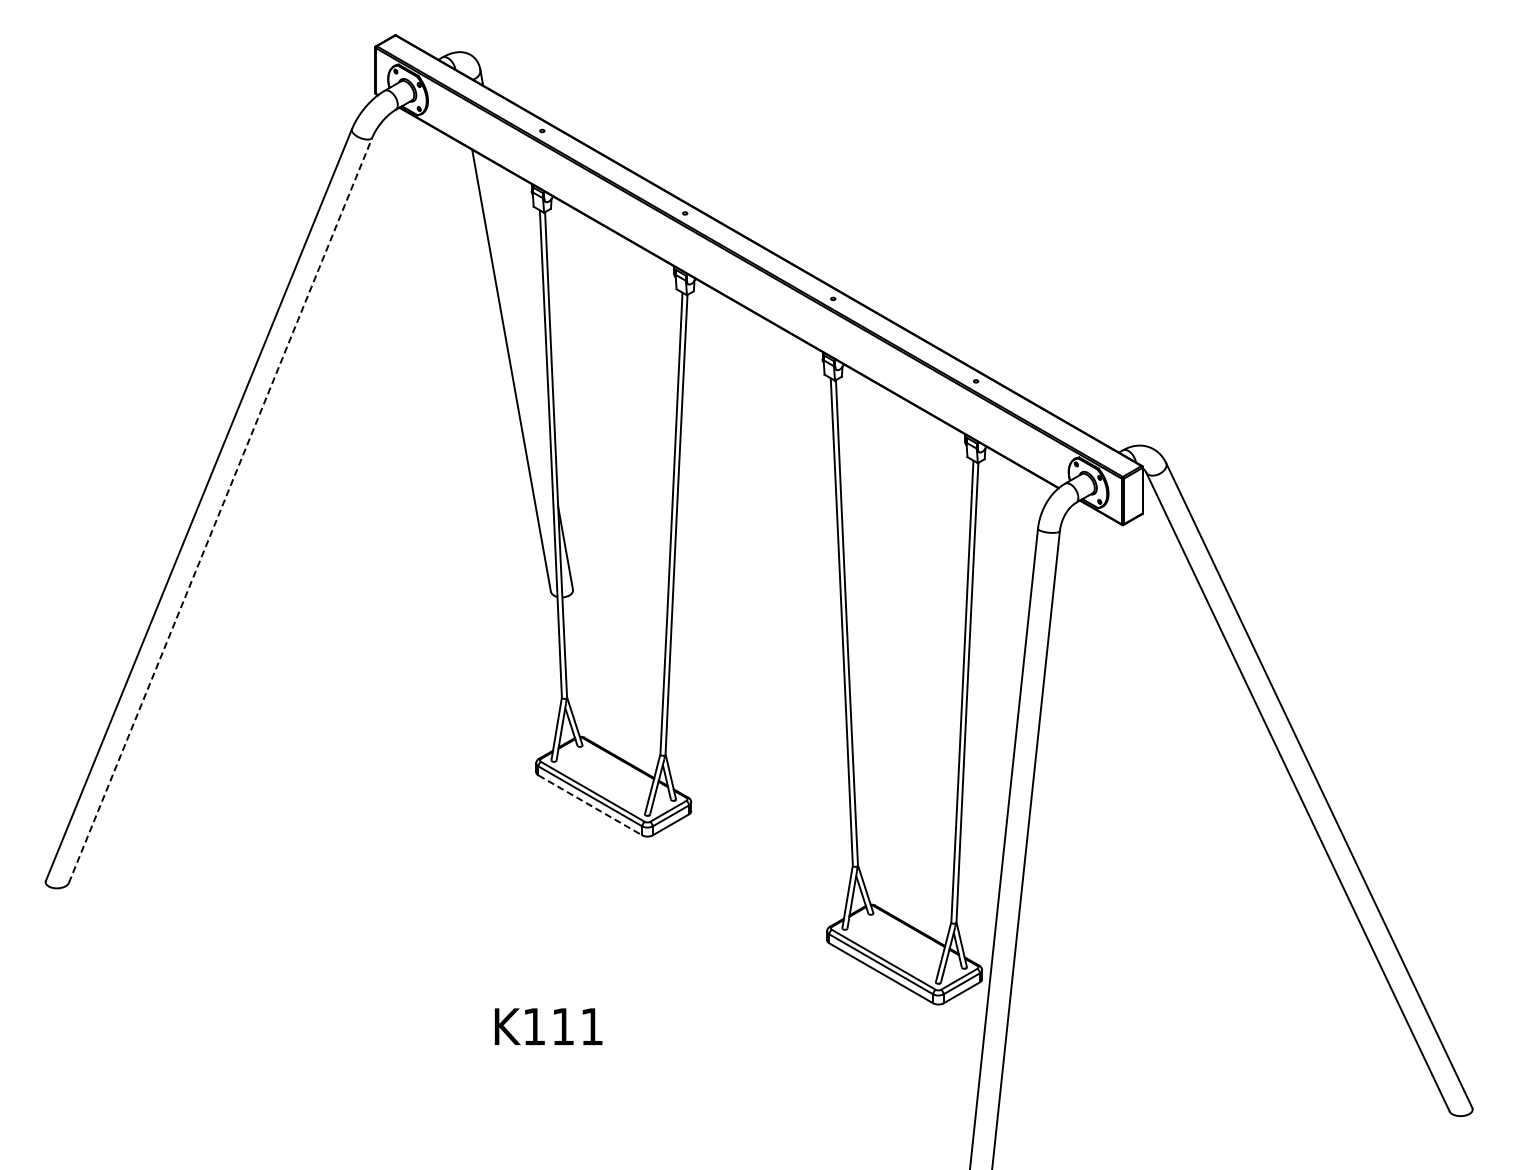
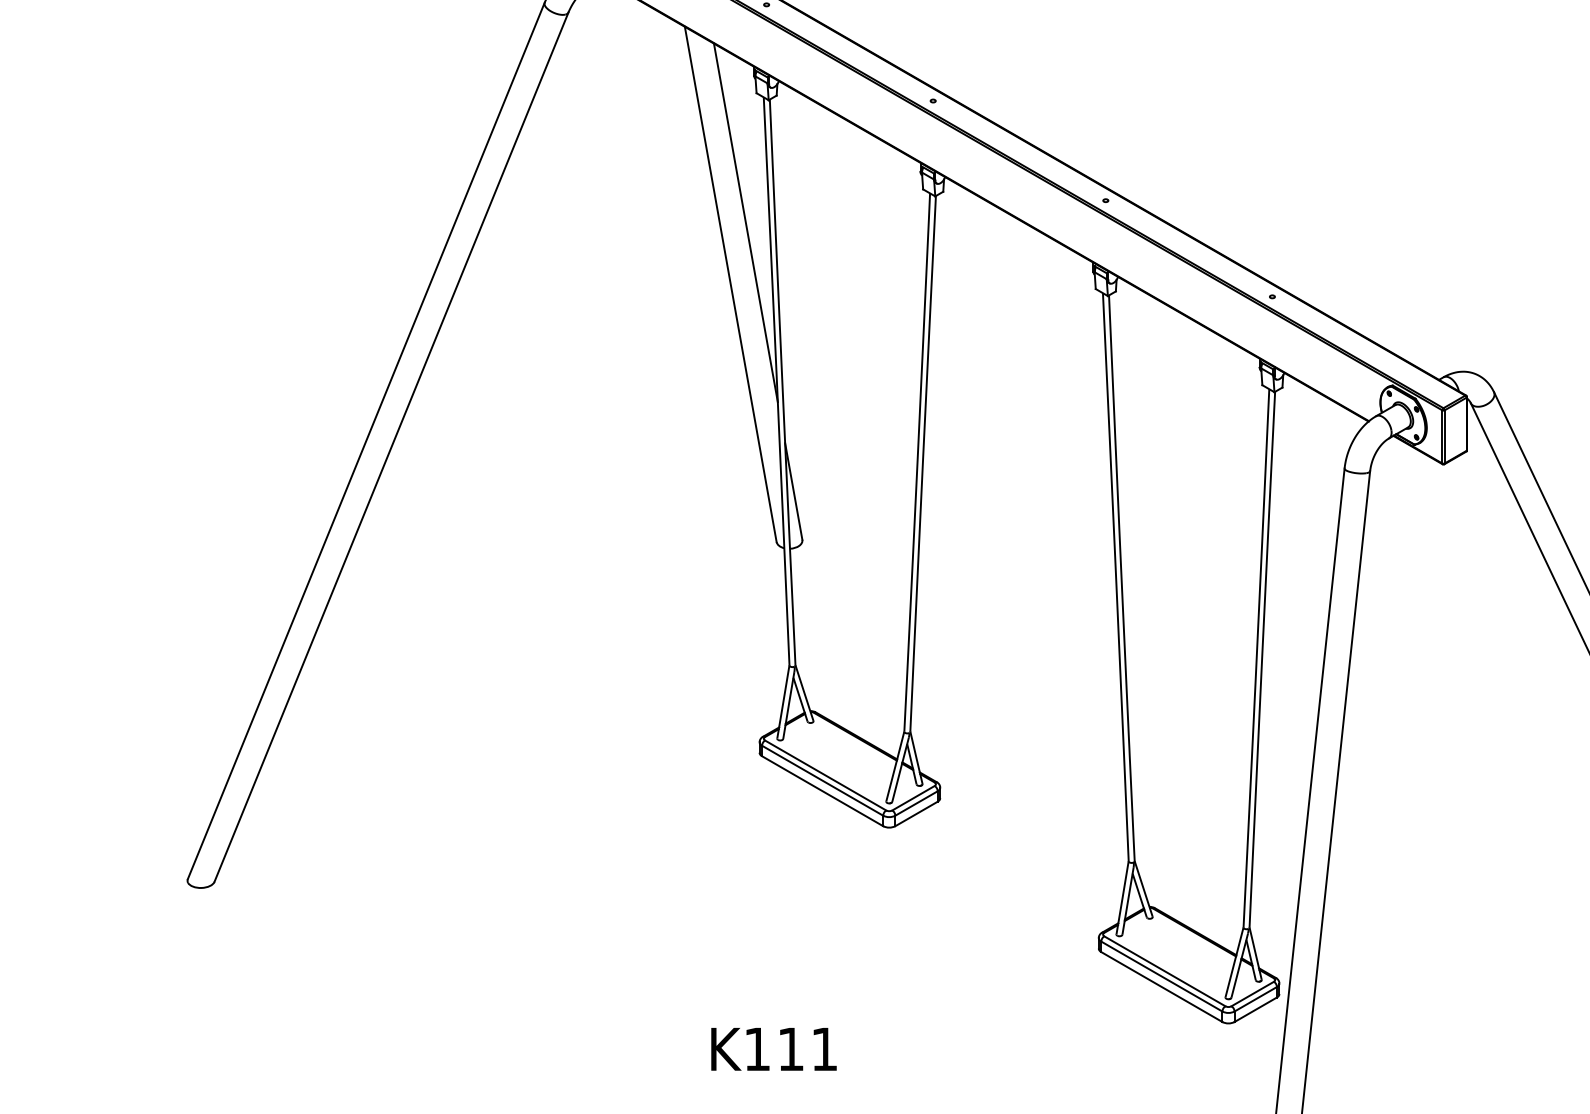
line: (524, 317) -> (745, 222), added
line: (220, 510) -> (391, 447), dashed -> solid
line: (590, 805) -> (822, 791), dashed -> solid

